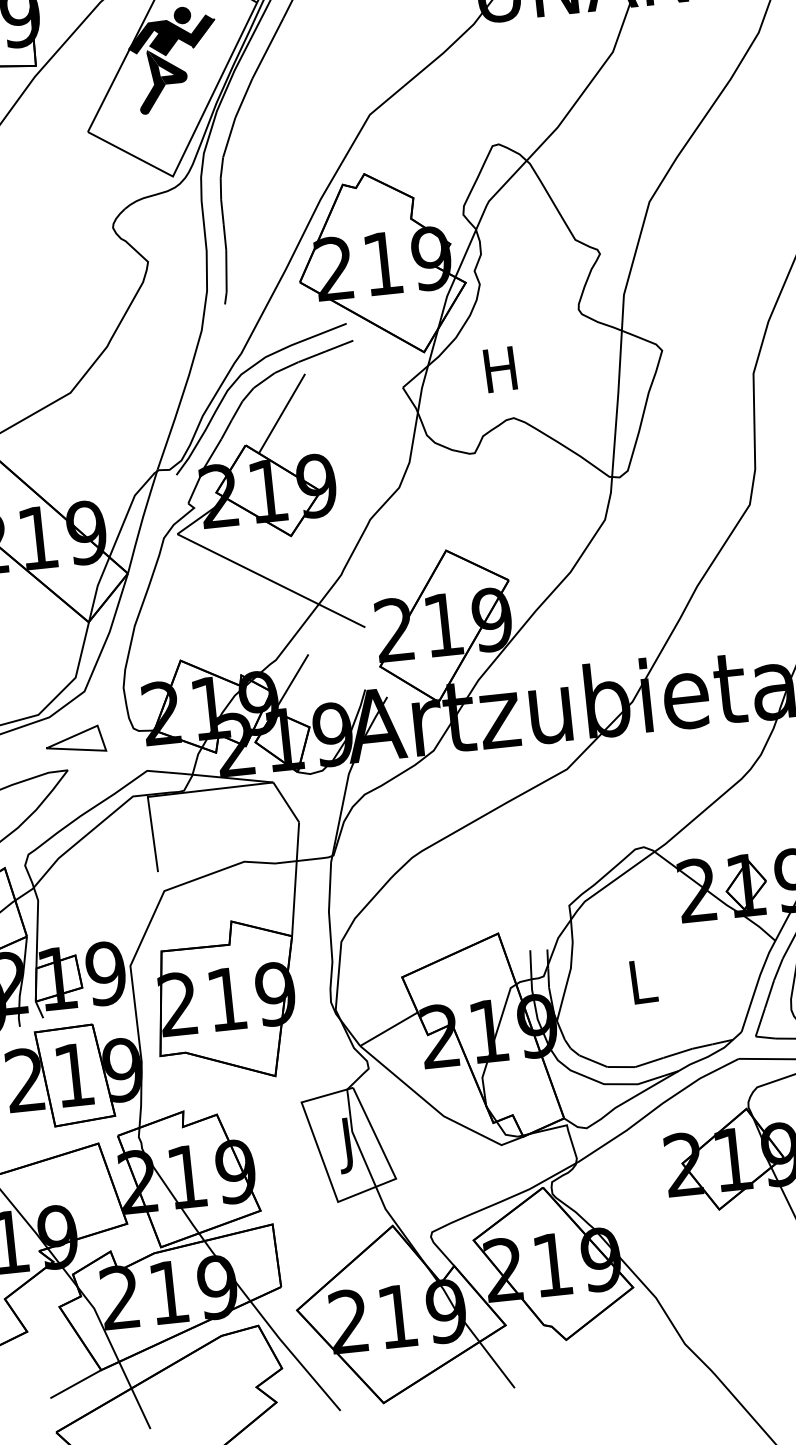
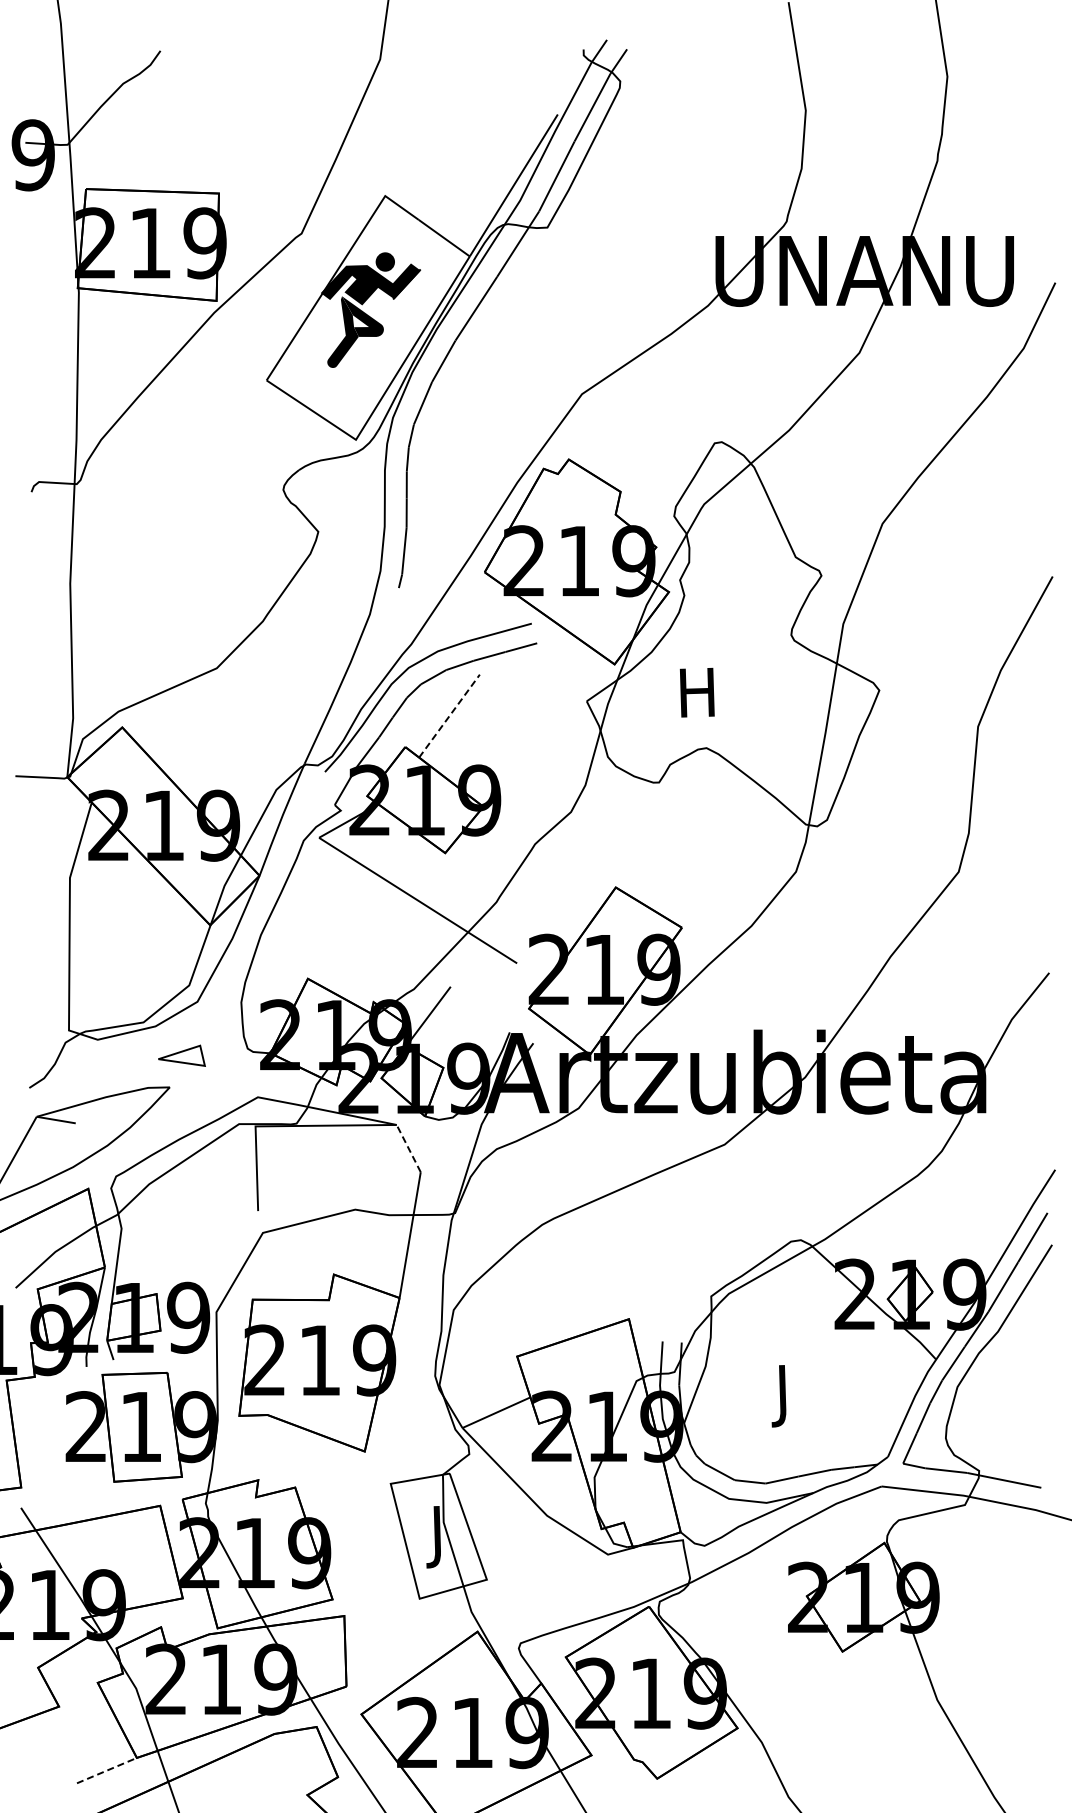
line: (281, 413) -> (449, 715), solid -> dashed
part: (75, 740) -> (181, 1055), size x0.7
line: (286, 802) -> (408, 1148), solid -> dashed
text: (644, 987) -> (785, 1396), L -> J
line: (75, 1384) -> (106, 1770), solid -> dashed

